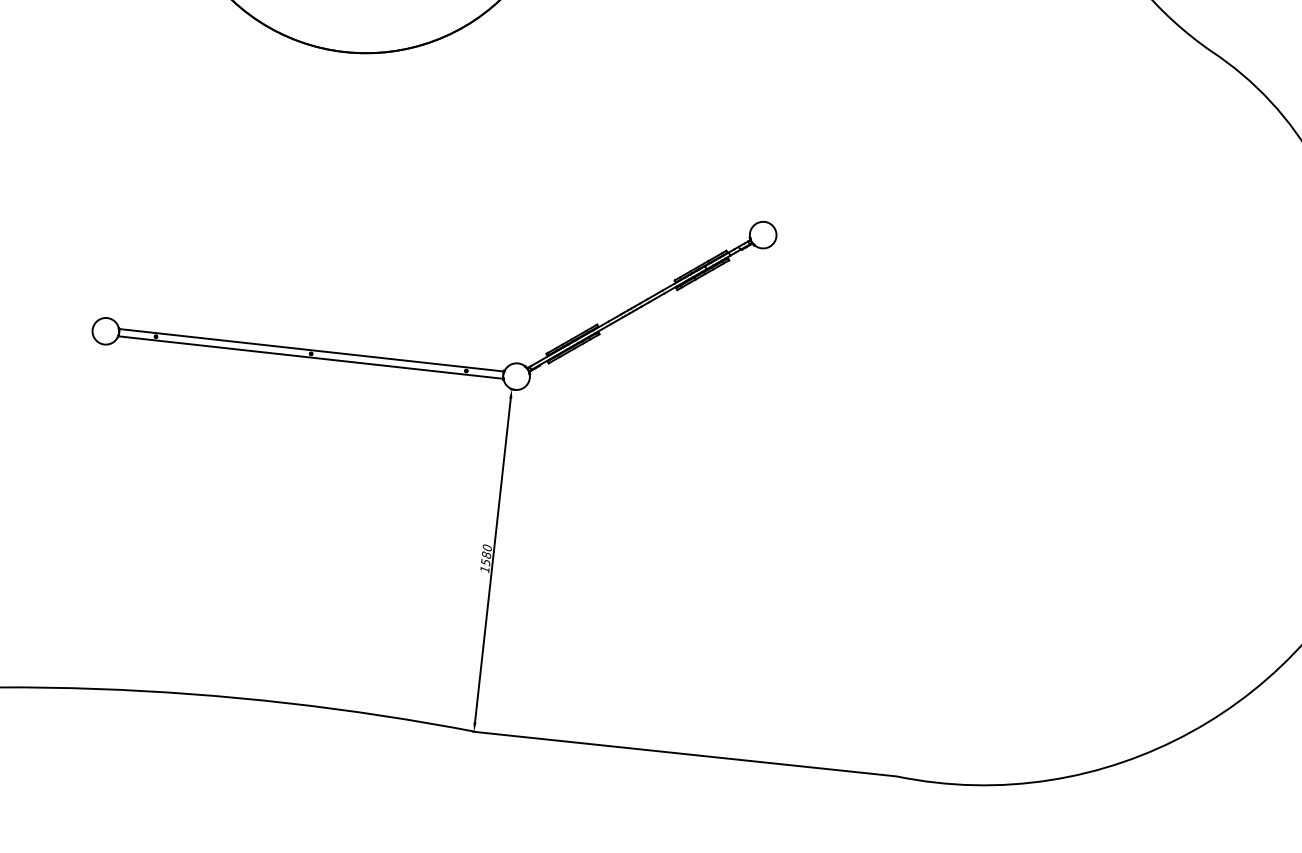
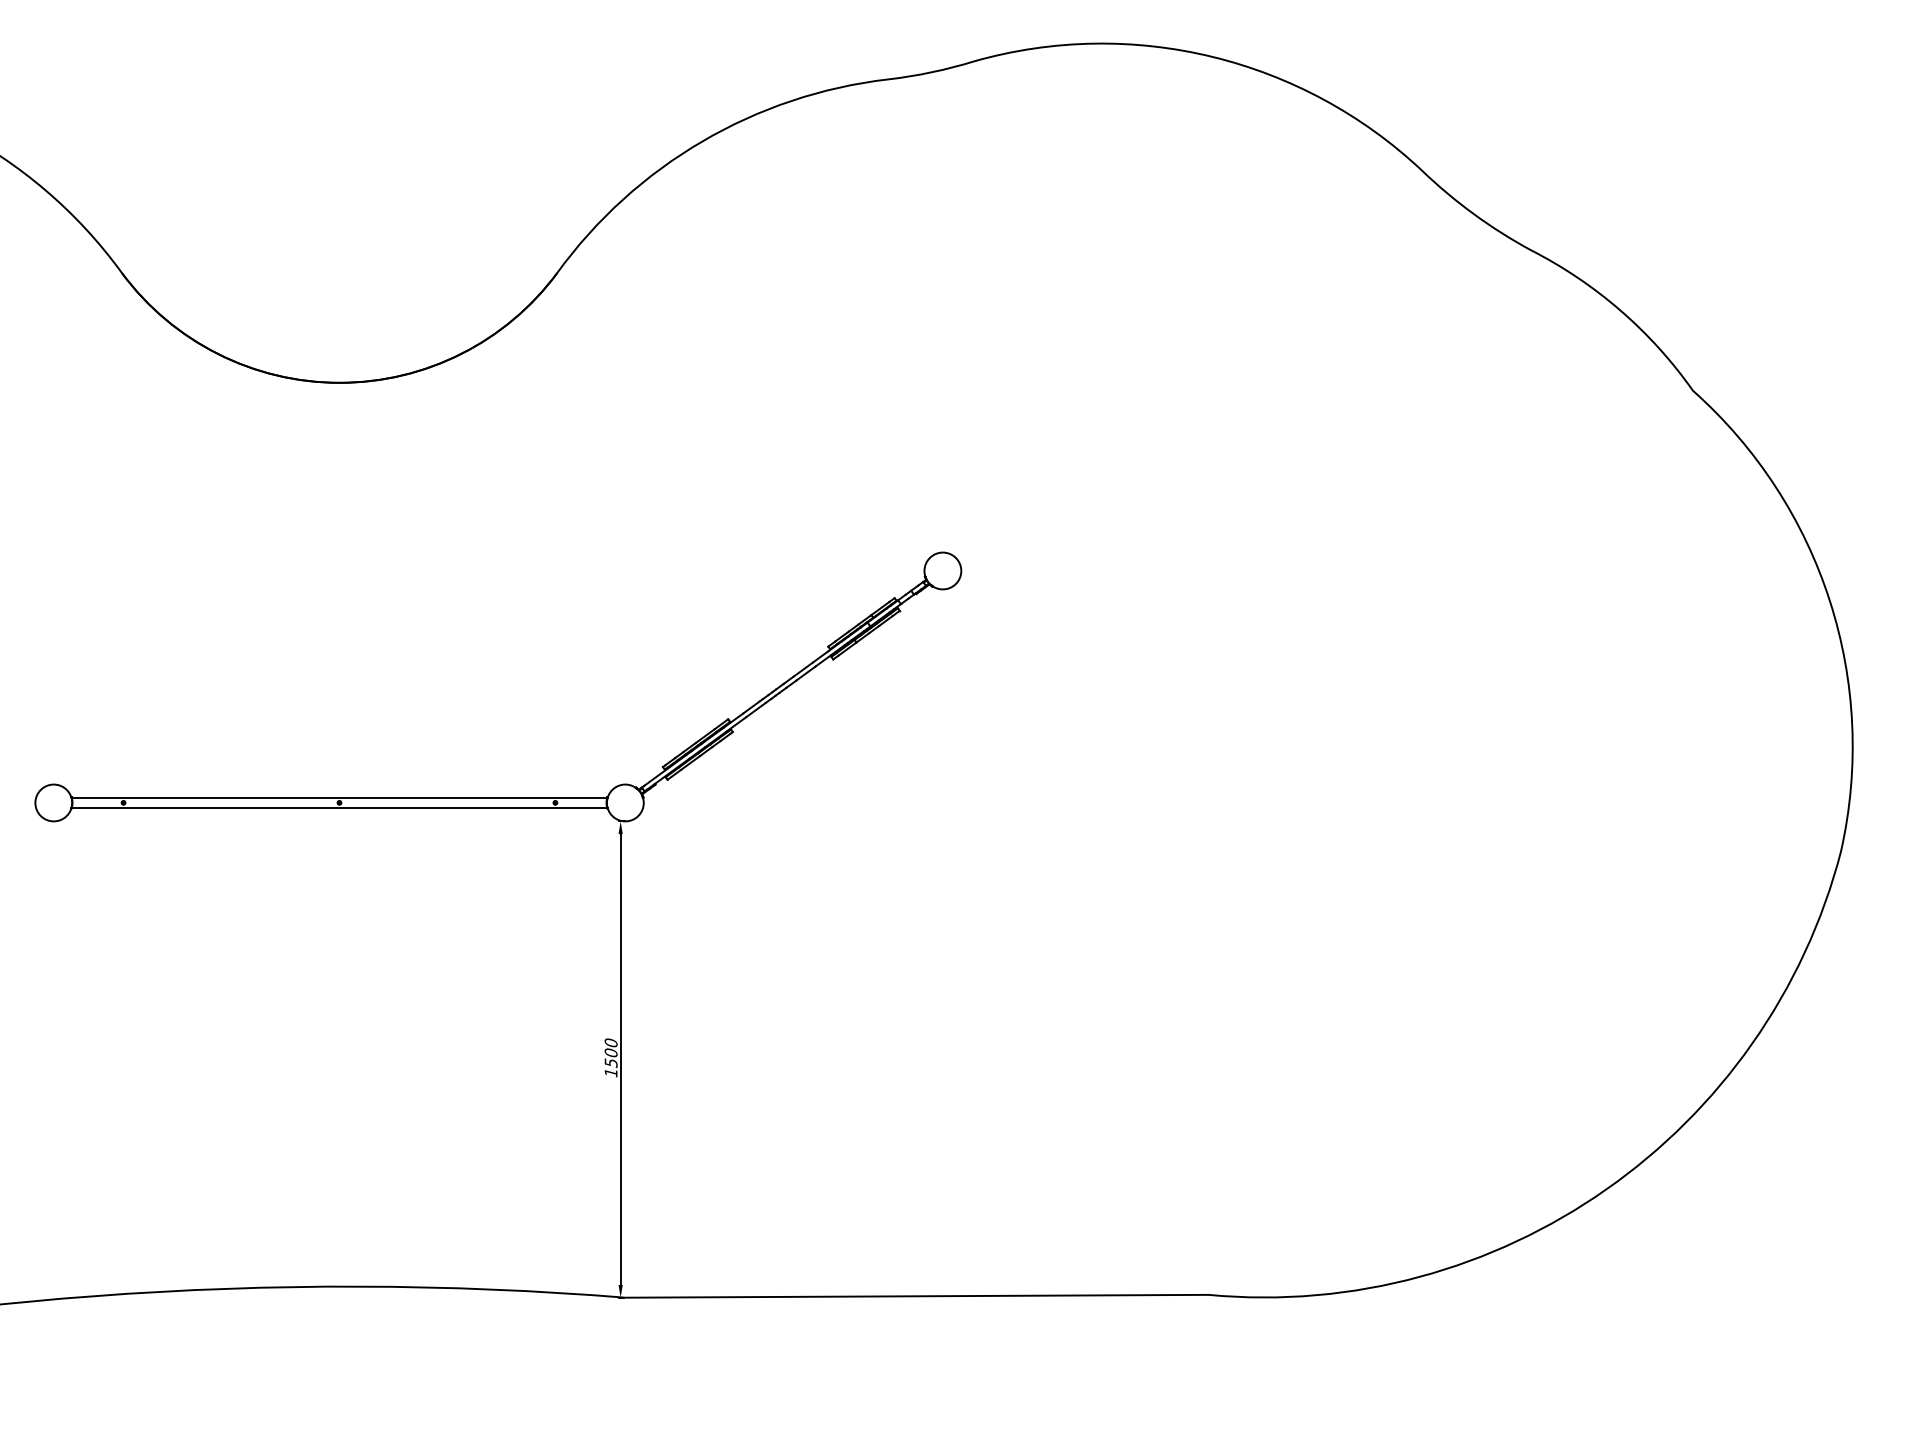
text: (486, 554) -> (610, 1052), 1580 -> 1500

